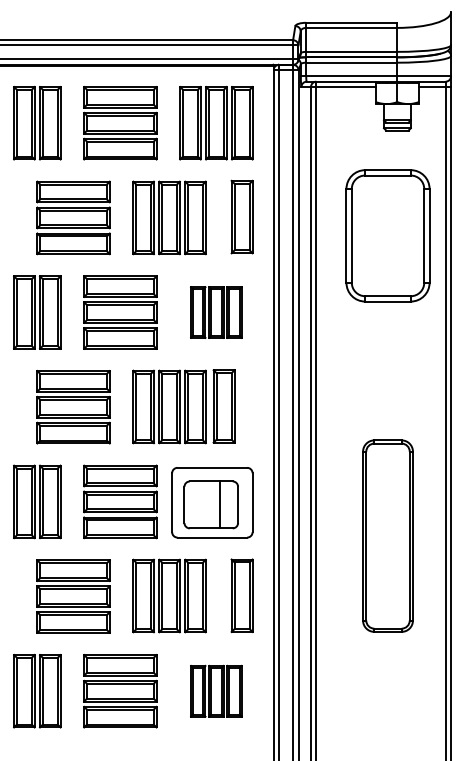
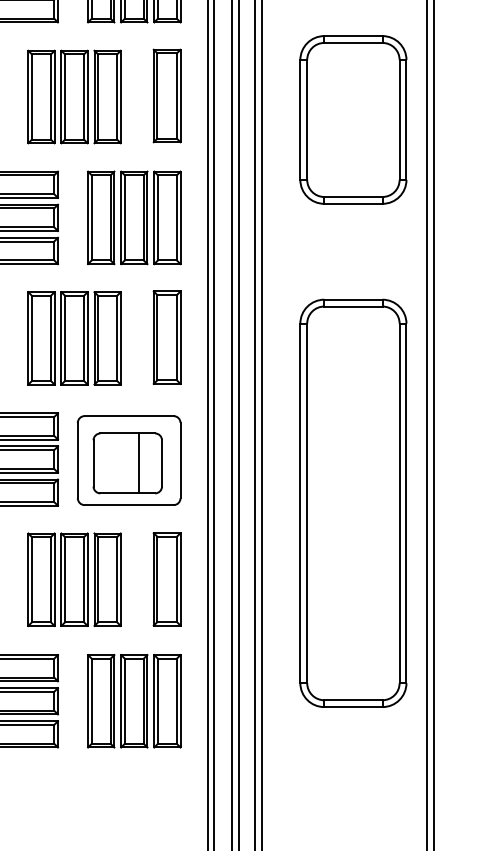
part: (216, 312) -> (134, 217), size x1.43
part: (223, 406) -> (166, 337), moved
part: (387, 535) -> (352, 502), size x1.67
part: (216, 691) -> (134, 701), size x1.43

